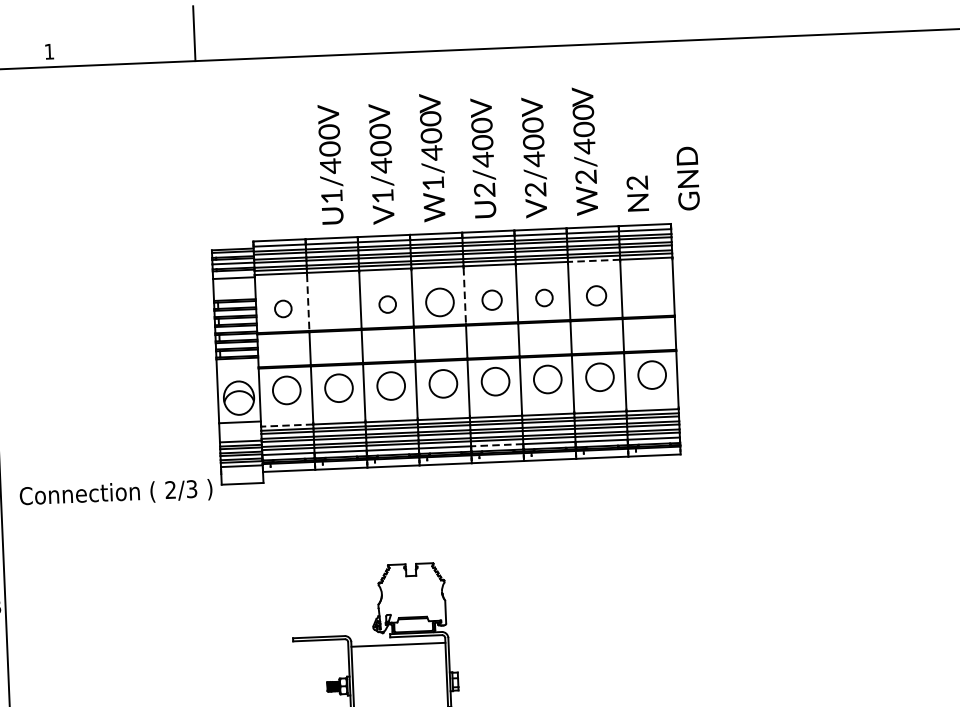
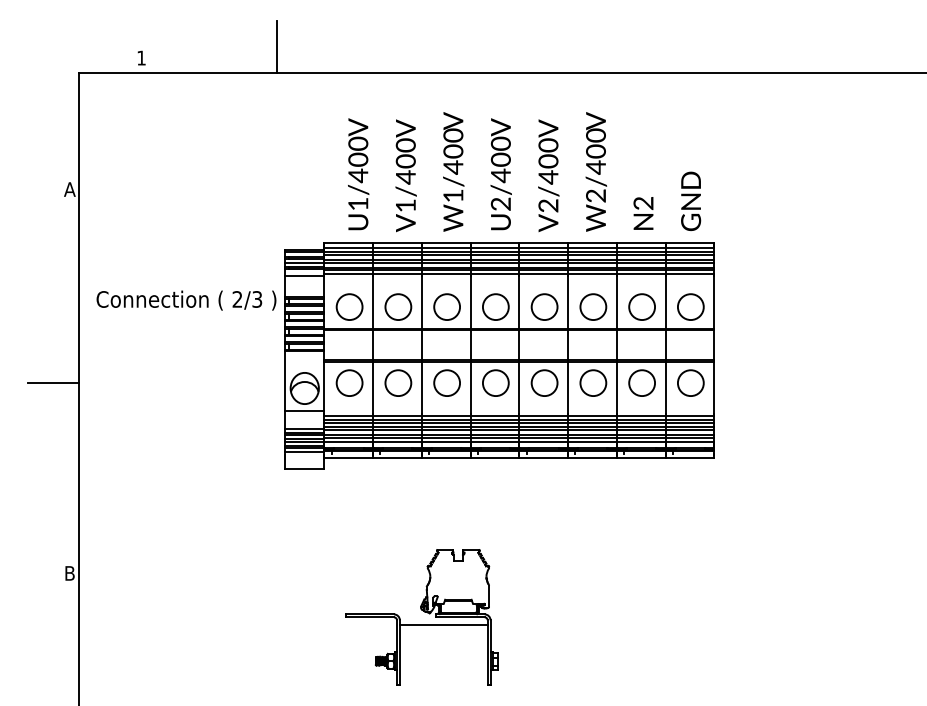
text: (508, 155) -> (524, 172), moved
line: (593, 261) -> (640, 274), dashed -> solid
circle: (648, 293) -> (690, 306), added
circle: (595, 295) -> (641, 306), size x1.43
line: (465, 296) -> (519, 302), dashed -> solid
circle: (544, 297) -> (593, 306), size x1.67
circle: (492, 299) -> (544, 306), size x1.43
line: (308, 303) -> (373, 302), dashed -> solid
circle: (387, 304) -> (446, 306), size x1.67
circle: (335, 306) -> (398, 306), added
circle: (283, 308) -> (349, 306), size x1.67
line: (287, 425) -> (348, 415), dashed -> solid
line: (497, 445) -> (543, 442), dashed -> solid
text: (116, 493) -> (186, 300), moved

